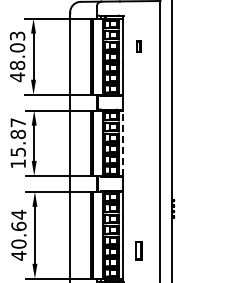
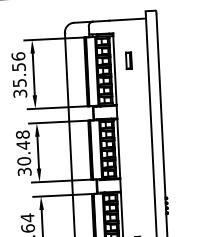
part: (138, 46) -> (128, 60), size x1.67
text: (17, 56) -> (19, 74), 48.03 -> 35.56
text: (17, 143) -> (23, 153), 15.87 -> 30.48
line: (123, 143) -> (118, 148), dashed -> solid

